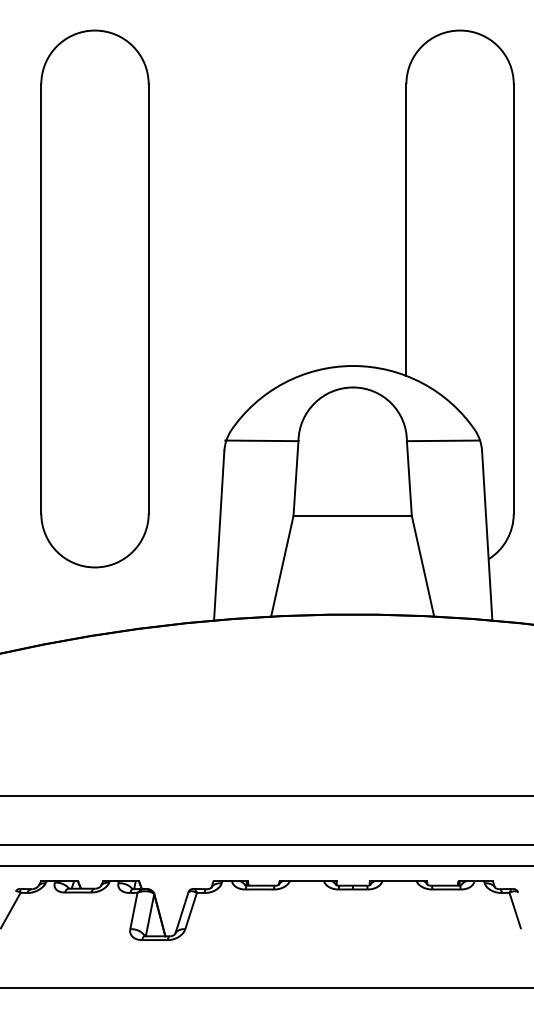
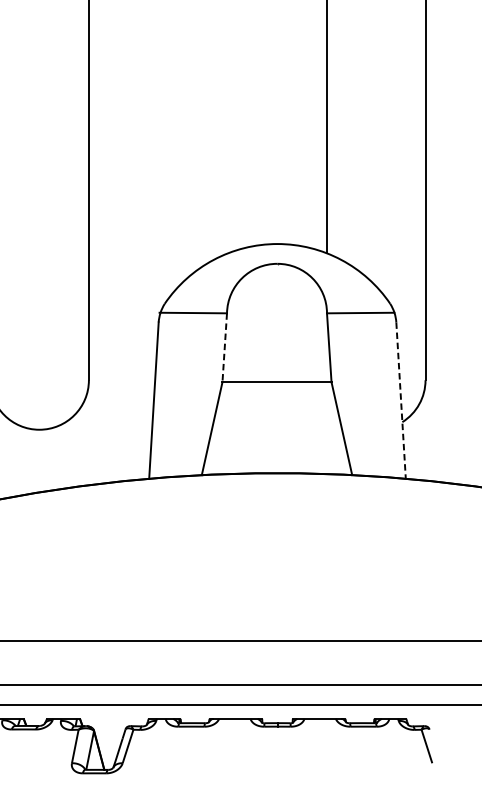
line: (295, 479) -> (224, 348), solid -> dashed
line: (487, 535) -> (401, 400), solid -> dashed

